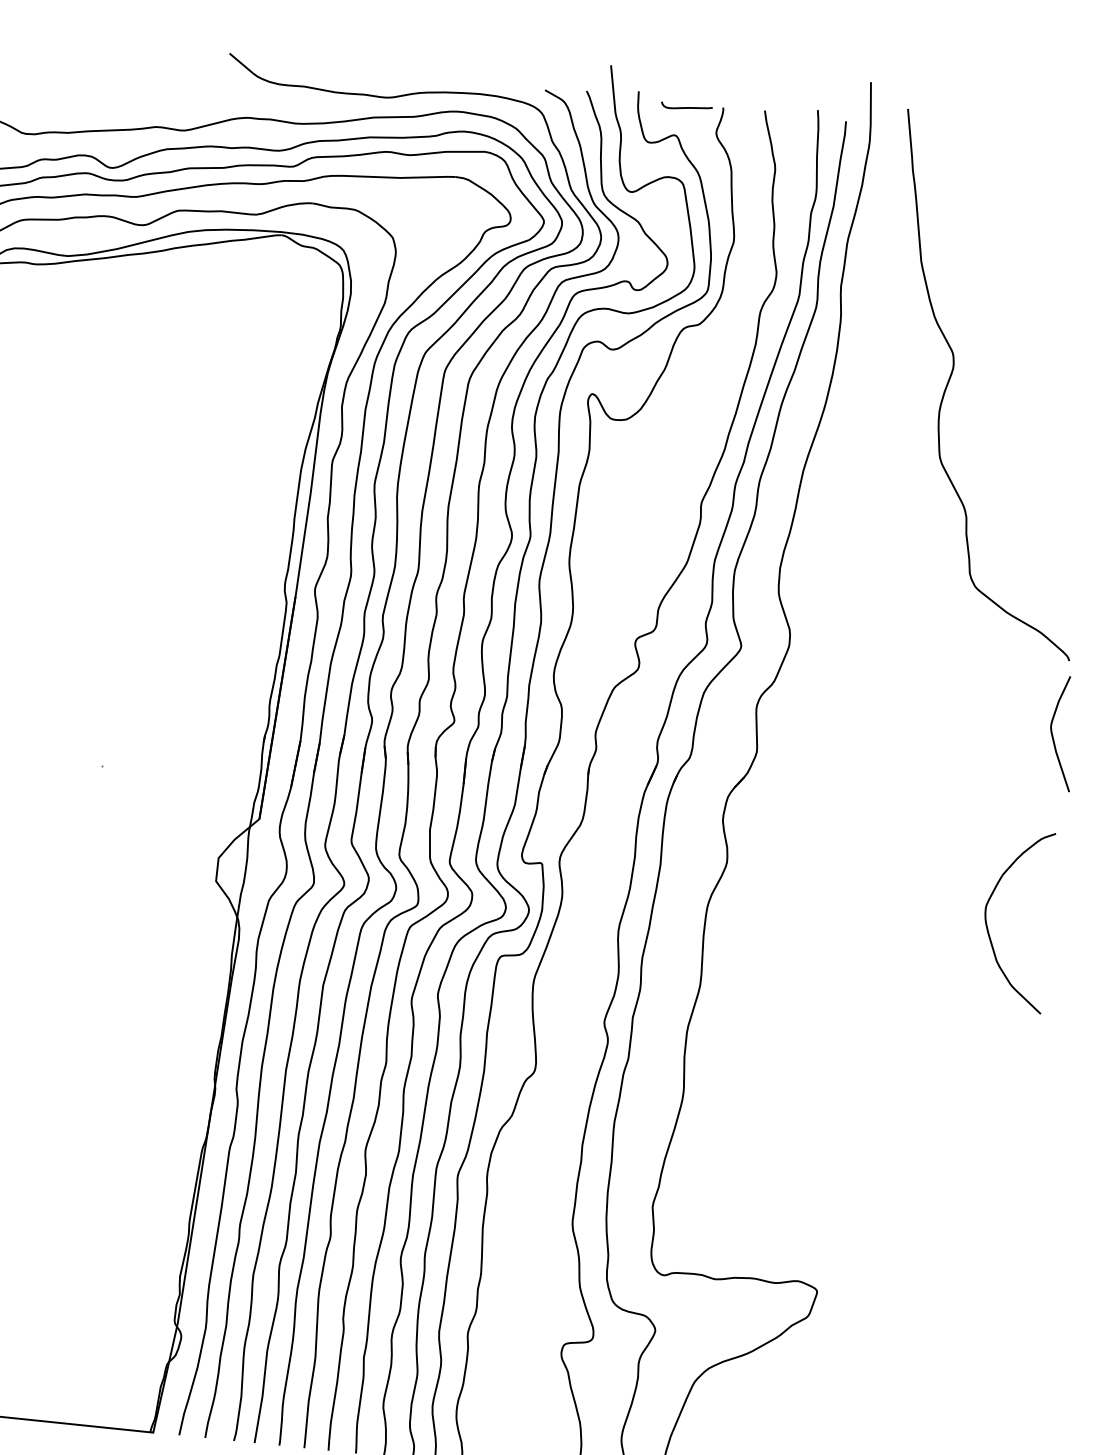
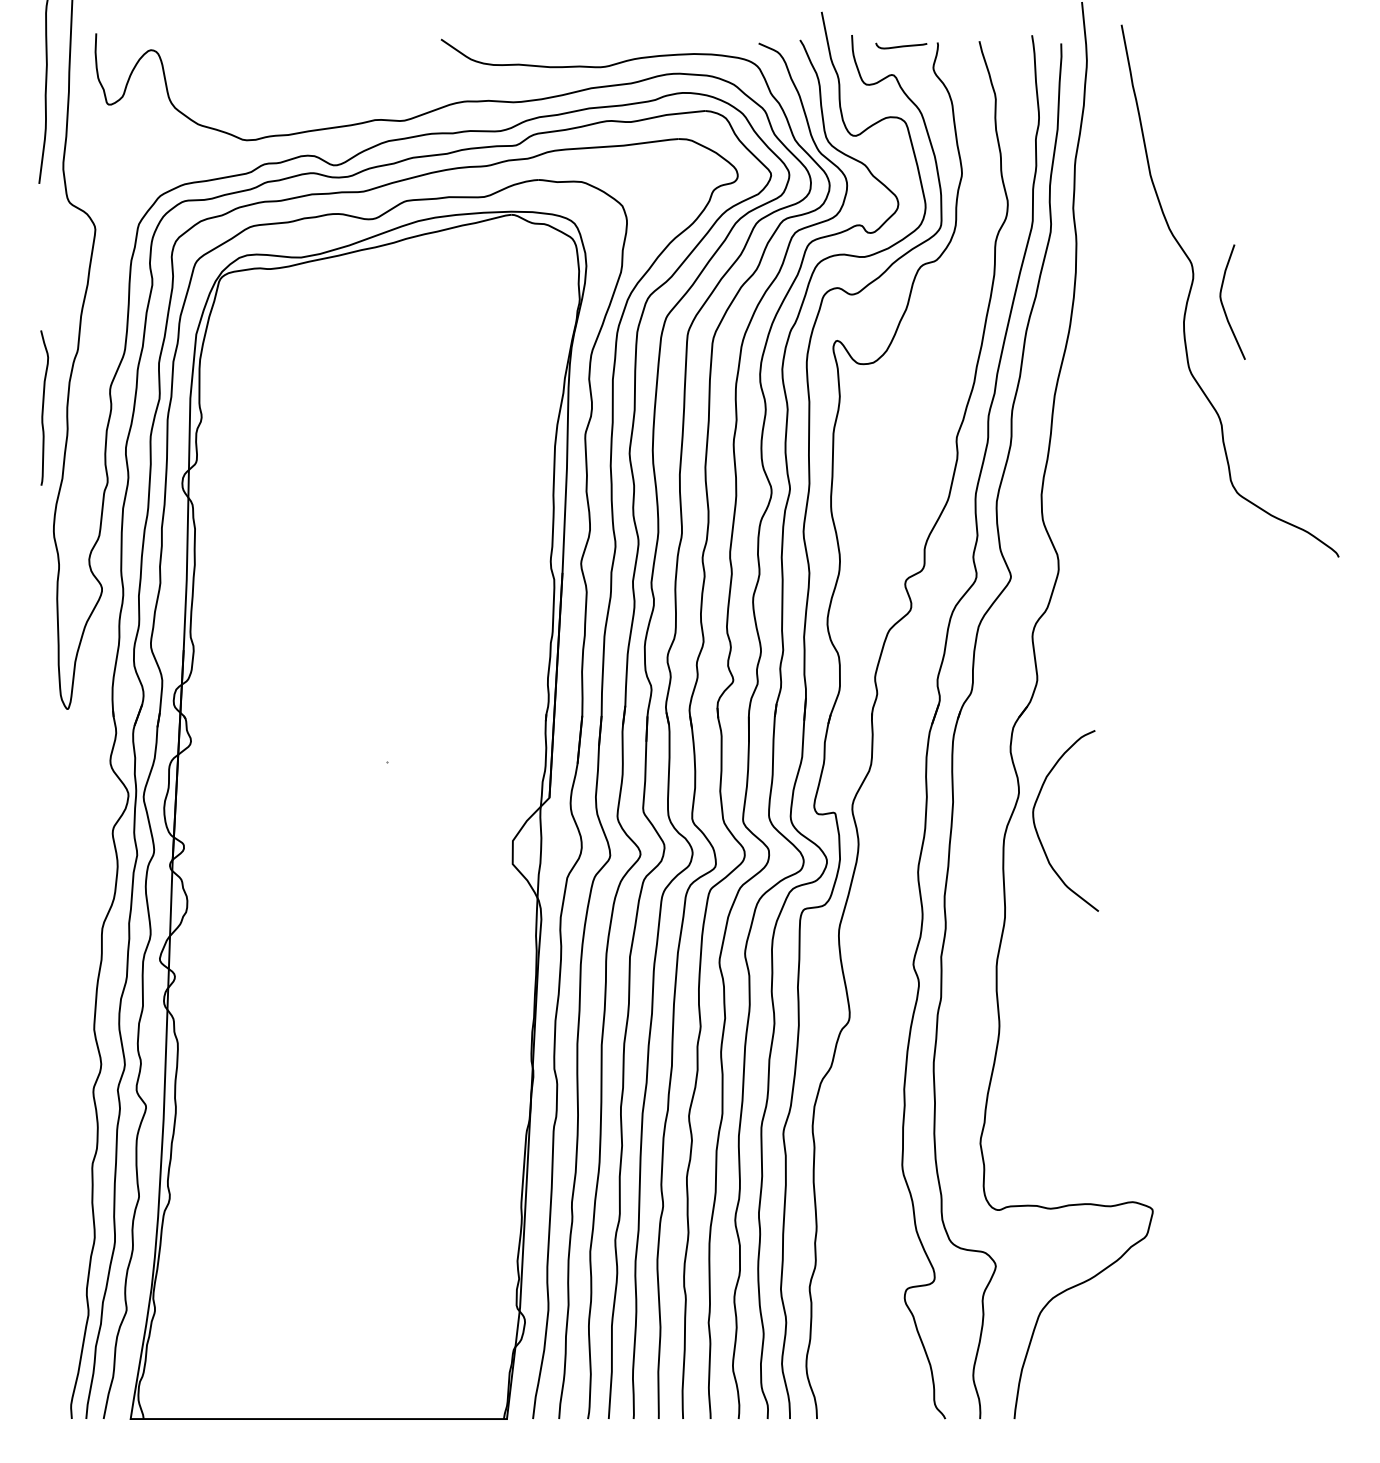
curve: (1053, 734) -> (1223, 304), moved
curve: (988, 927) -> (1037, 830), moved

